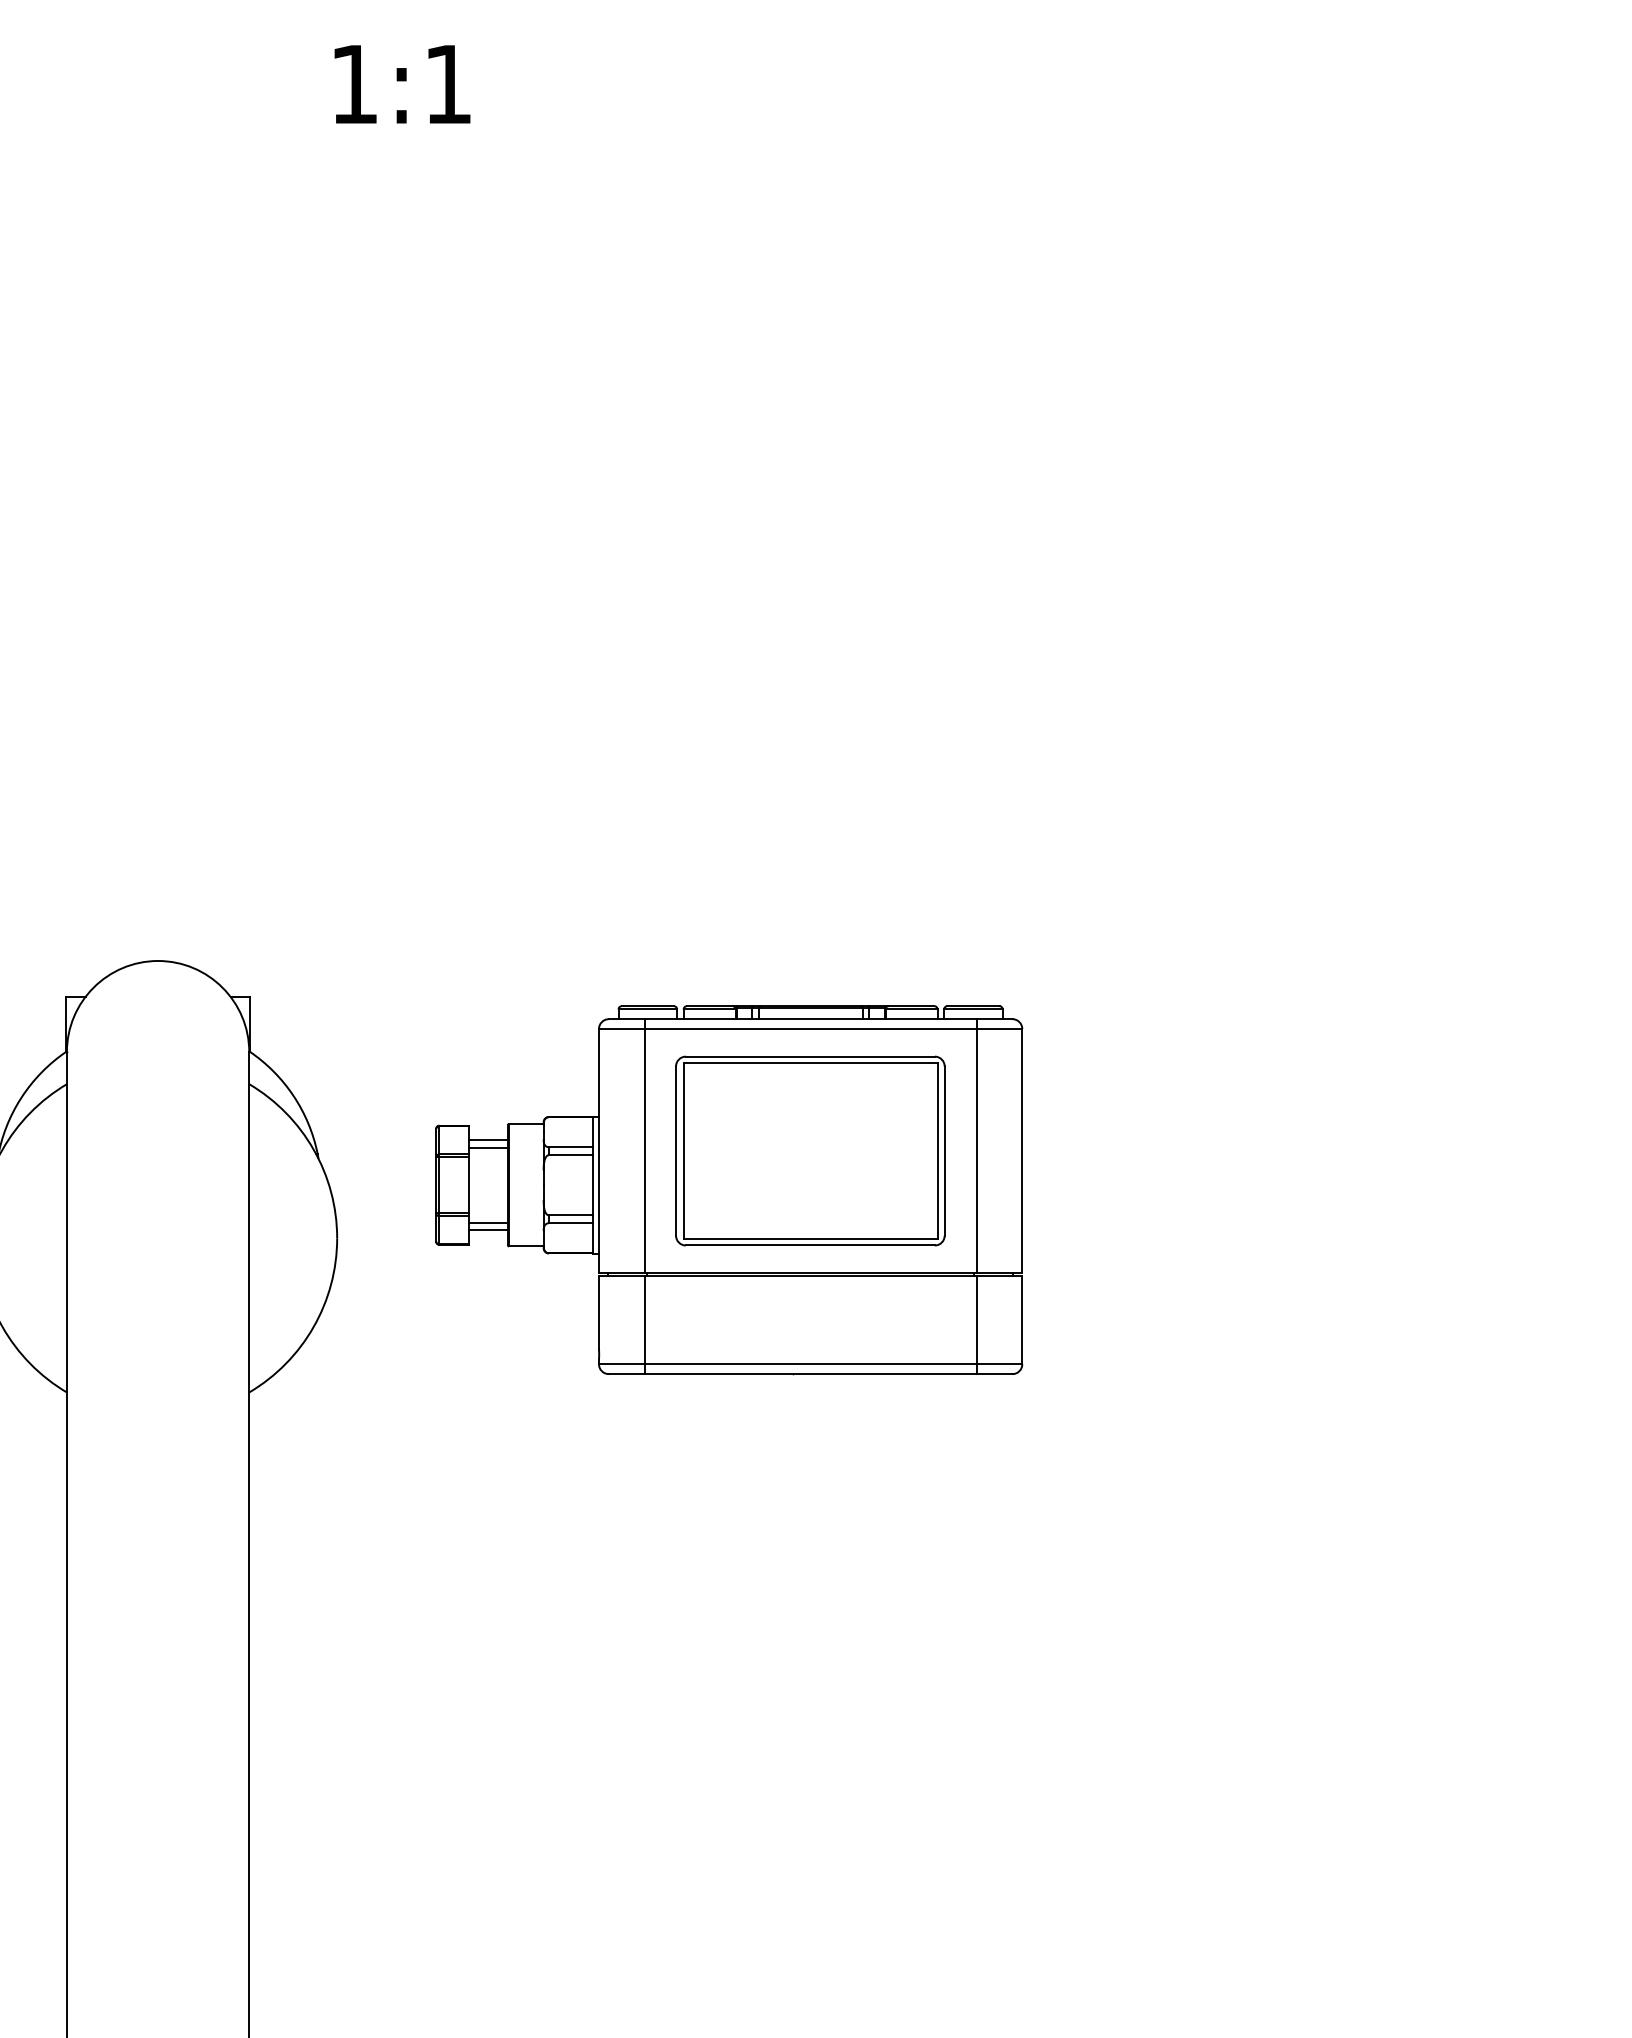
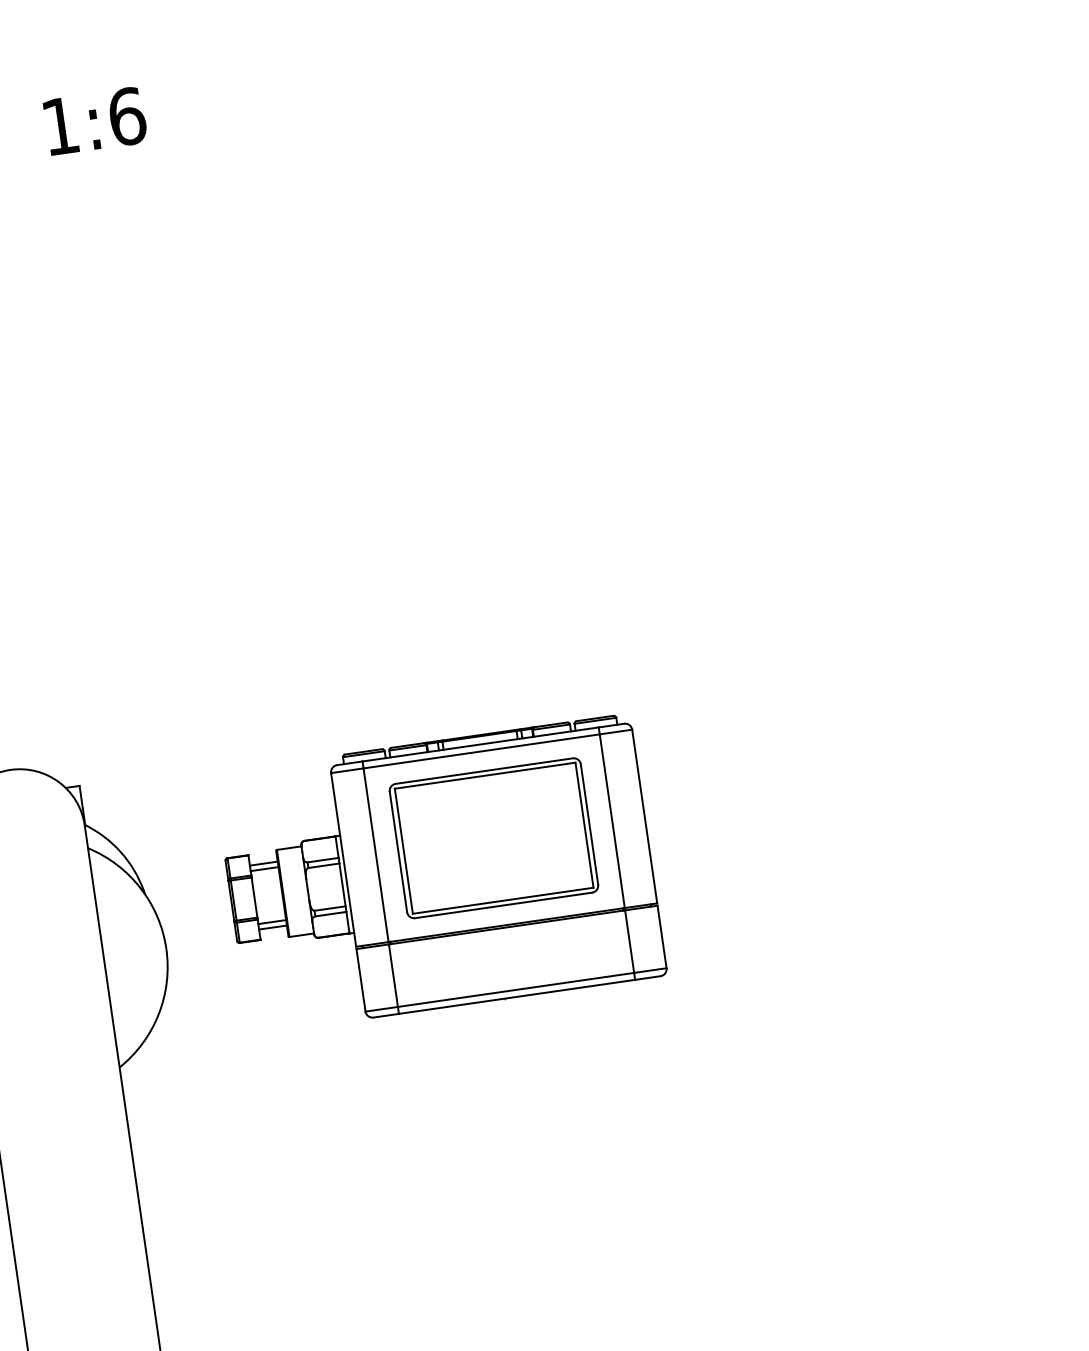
text: (448, 84) -> (127, 116), 1:1 -> 1:6

